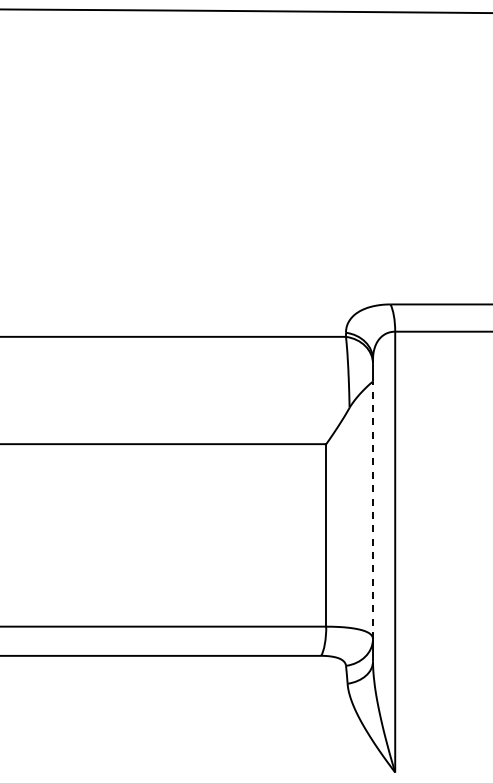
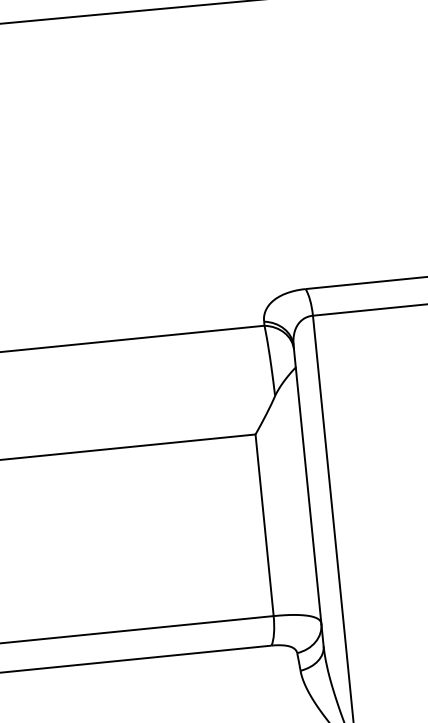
line: (373, 510) -> (309, 495), dashed -> solid

